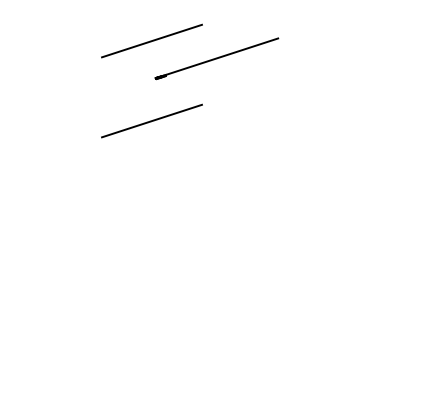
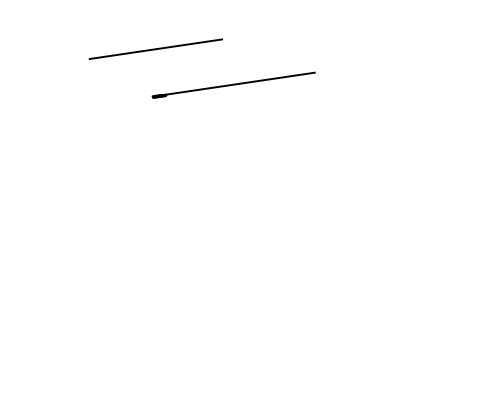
line: (151, 120) -> (138, 148), removed

